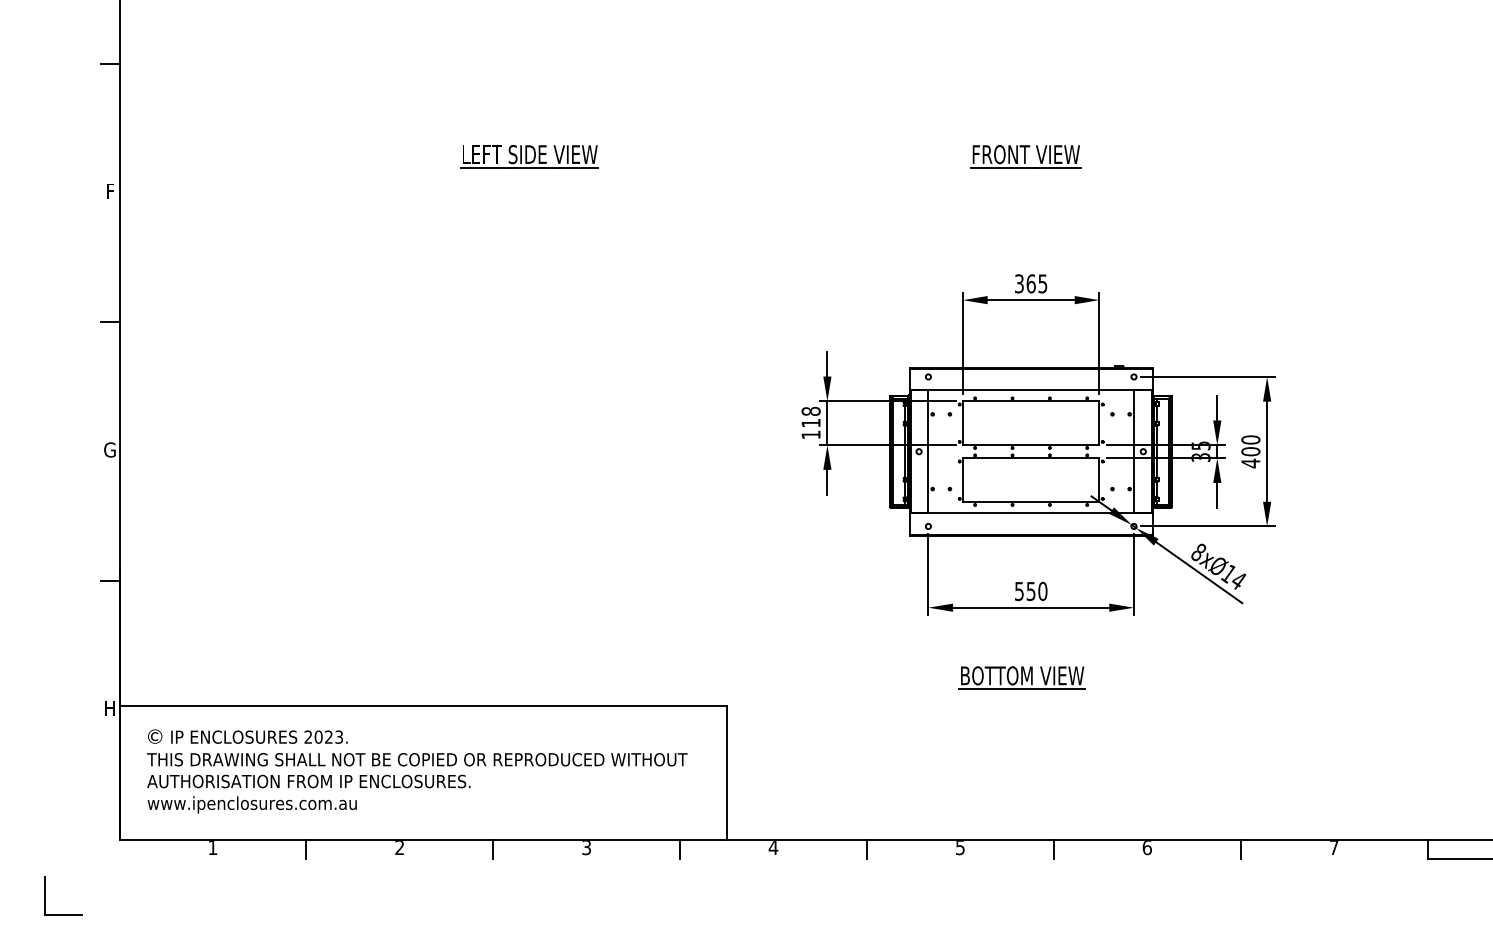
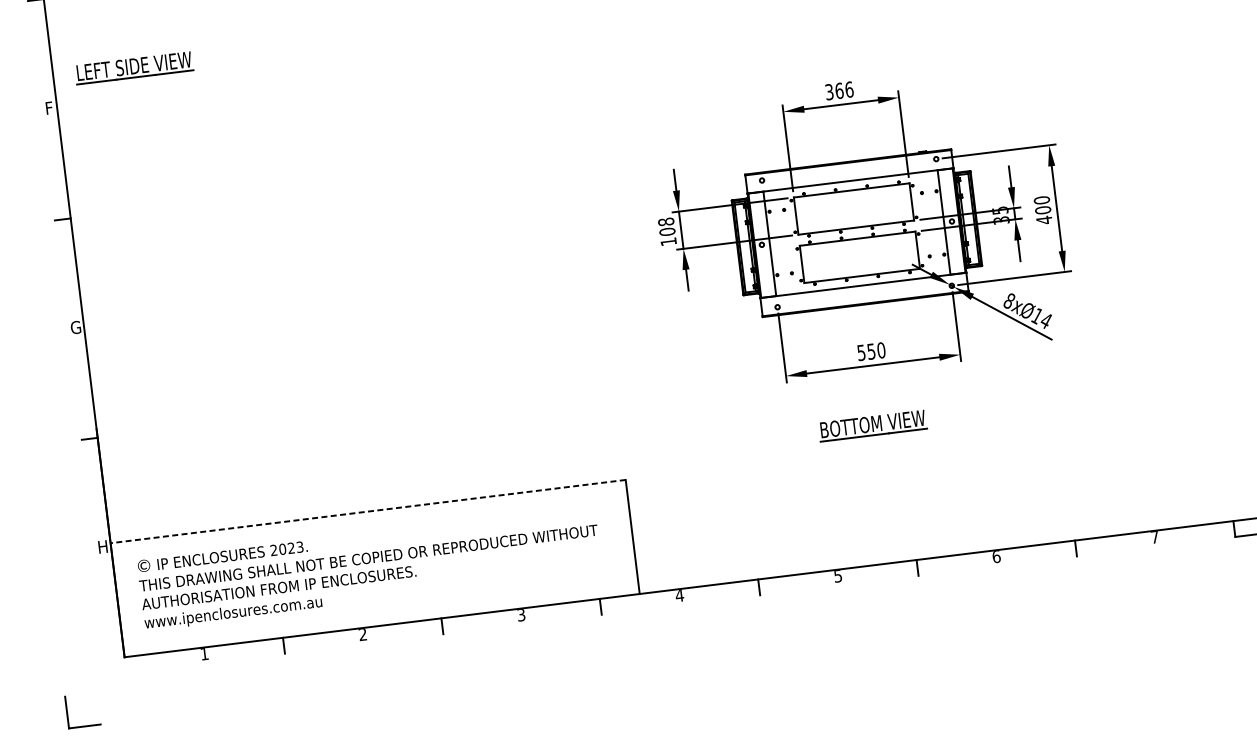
part: (529, 156) -> (133, 67), moved
text: (1042, 283) -> (849, 89), 365 -> 366
text: (810, 422) -> (666, 231), 118 -> 108
line: (423, 705) -> (368, 511), solid -> dashed

